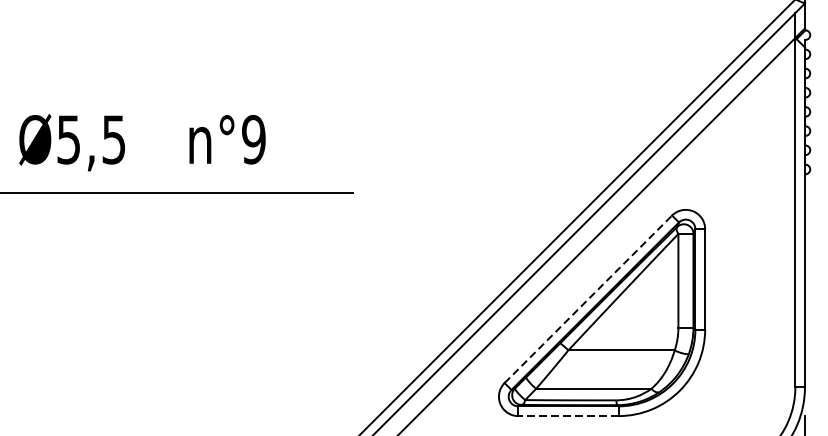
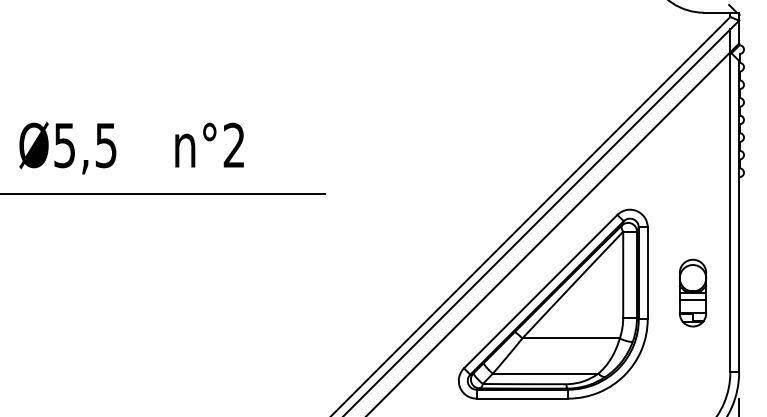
text: (254, 139) -> (234, 145), n°9 -> n°2
line: (588, 299) -> (540, 291), dashed -> solid
part: (754, 300) -> (692, 292), added
line: (568, 415) -> (522, 398), dashed -> solid

